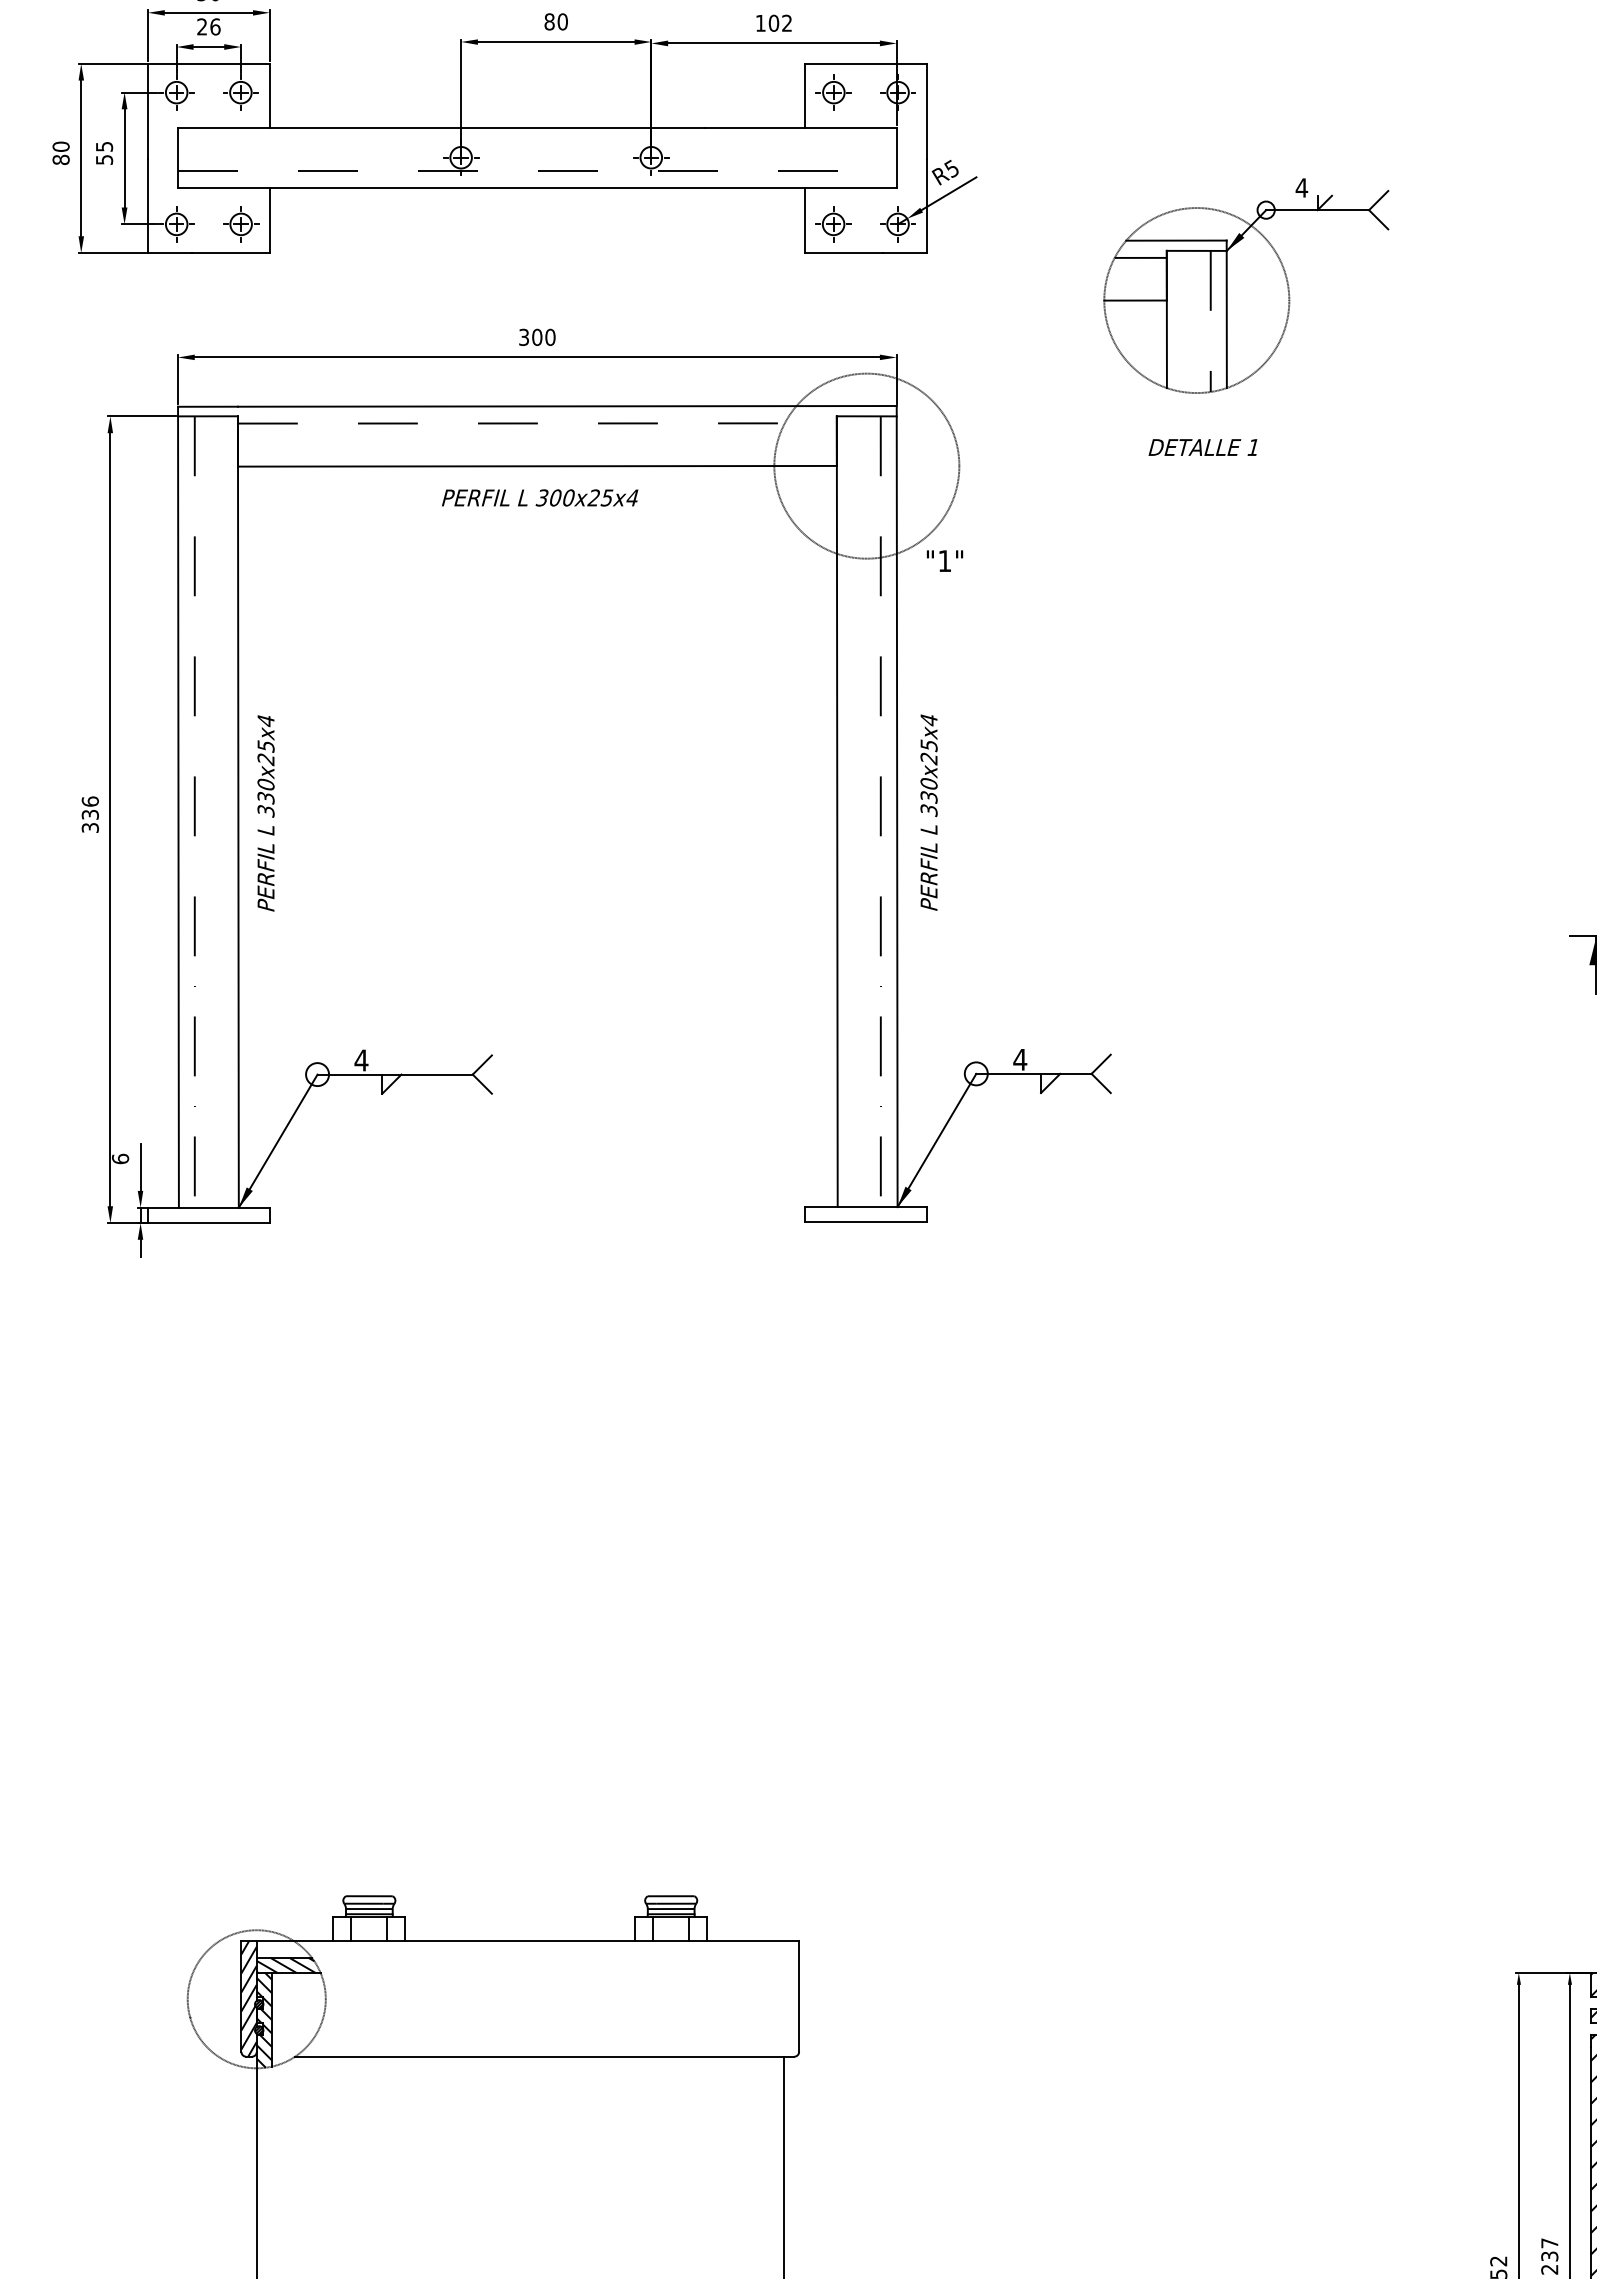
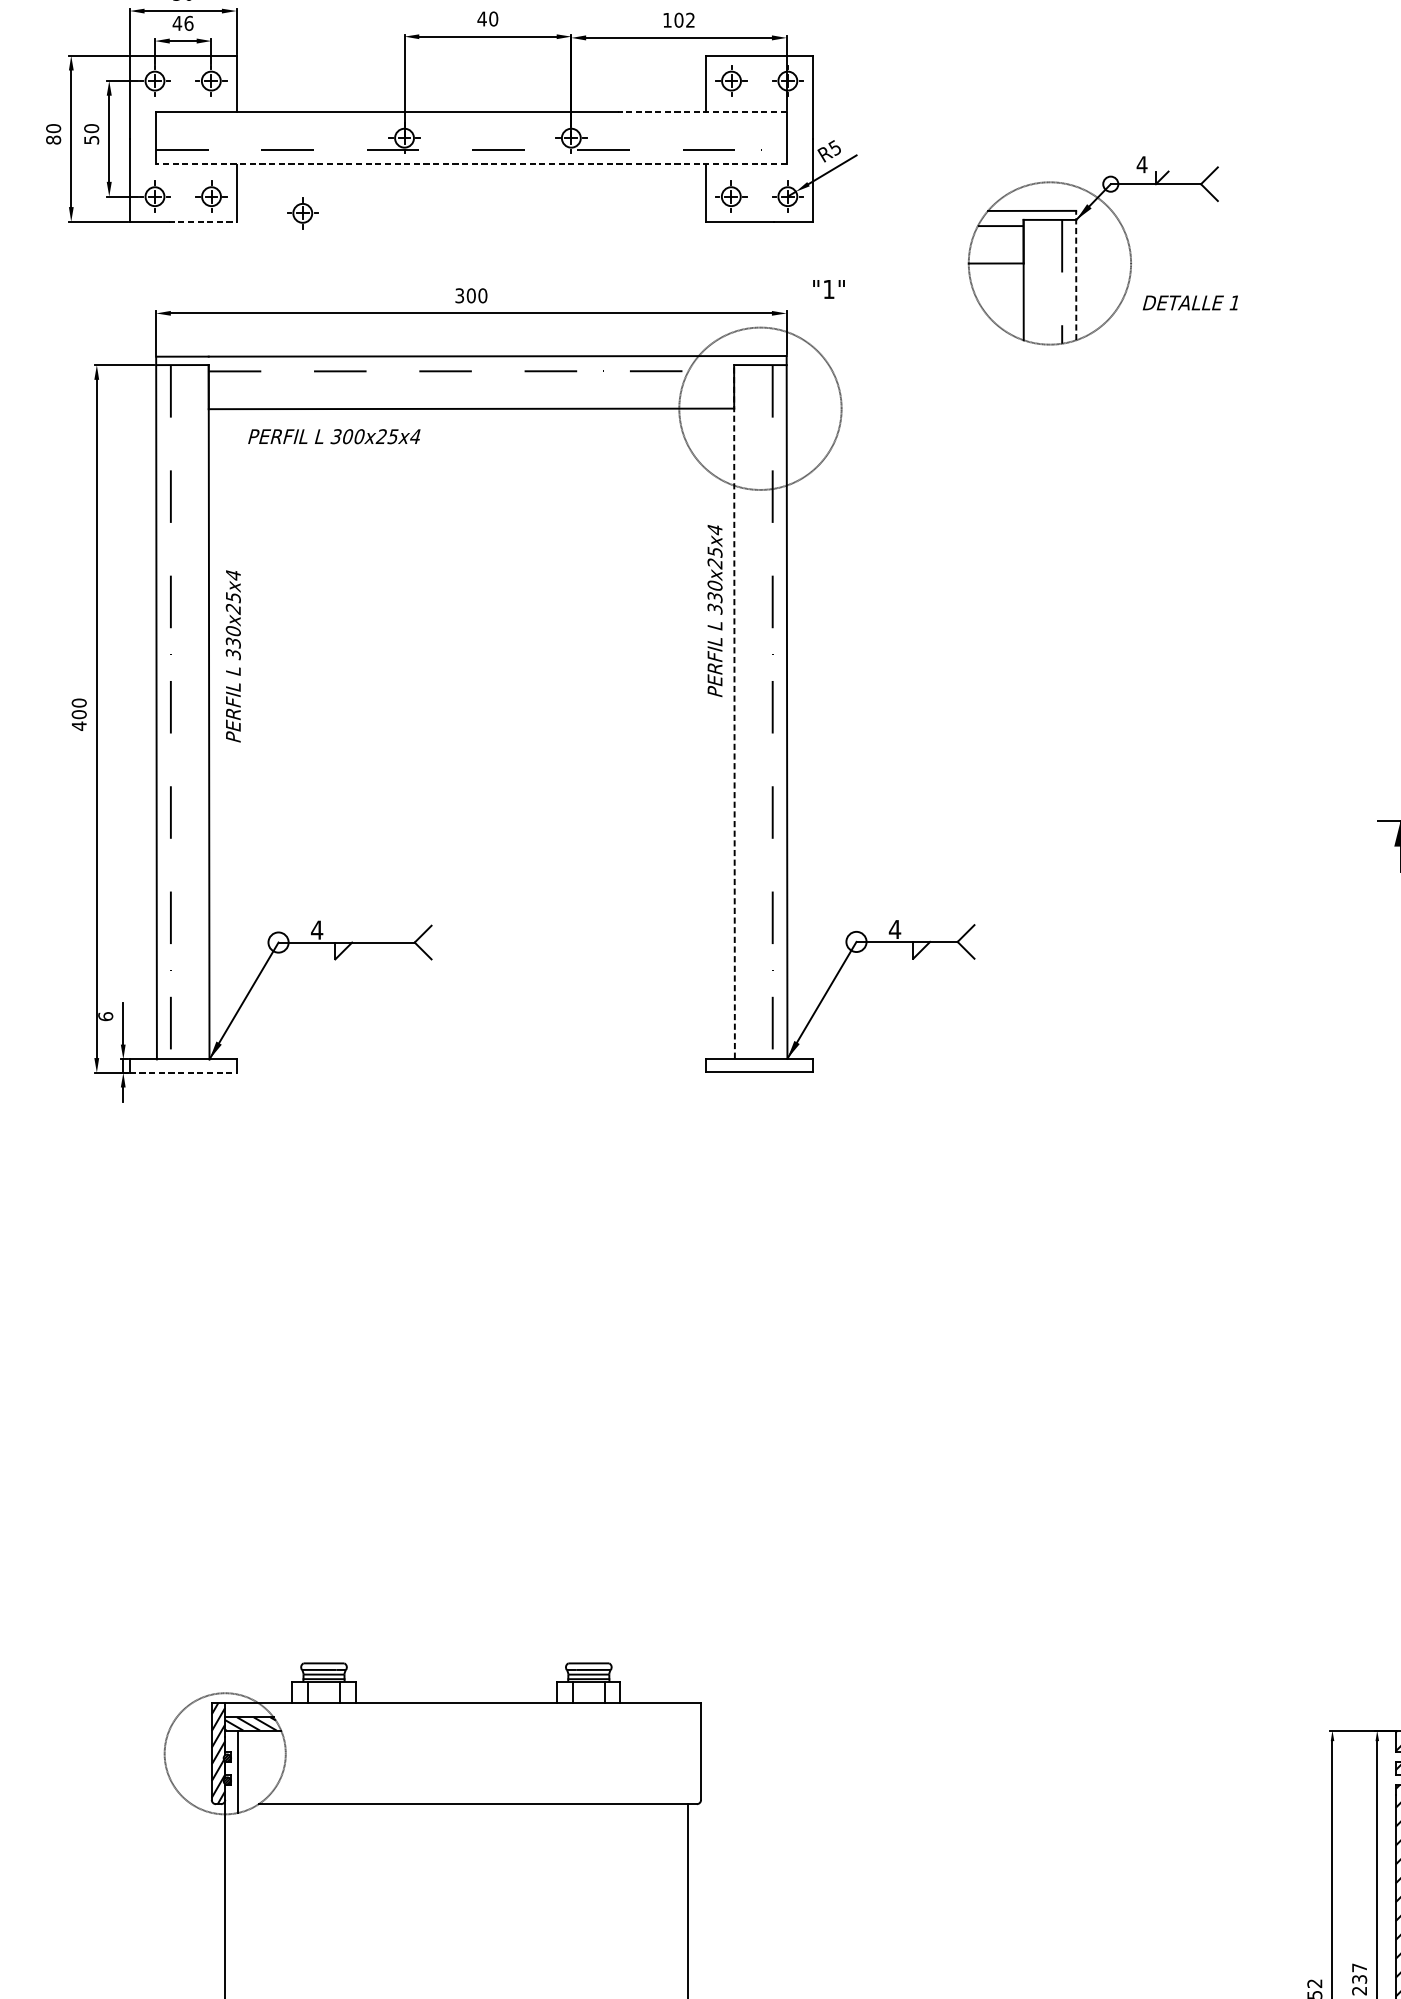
text: (549, 21) -> (482, 18), 80 -> 40
text: (201, 26) -> (176, 23), 26 -> 46
line: (800, 127) -> (702, 111), solid -> dashed
text: (104, 146) -> (91, 128), 55 -> 50
line: (536, 187) -> (470, 164), solid -> dashed
part: (345, 243) -> (303, 213), added
line: (230, 253) -> (202, 222), solid -> dashed
line: (1226, 314) -> (1075, 275), solid -> dashed
text: (1202, 447) -> (1190, 302), moved
text: (540, 497) -> (334, 436), moved
text: (944, 560) -> (828, 288), moved
line: (837, 811) -> (734, 711), solid -> dashed
text: (928, 812) -> (714, 610), moved
text: (265, 813) -> (232, 656), moved
text: (89, 814) -> (78, 714), 336 -> 400
line: (208, 1222) -> (182, 1072), solid -> dashed
hatch: (263, 2019) -> (231, 1771), removed

